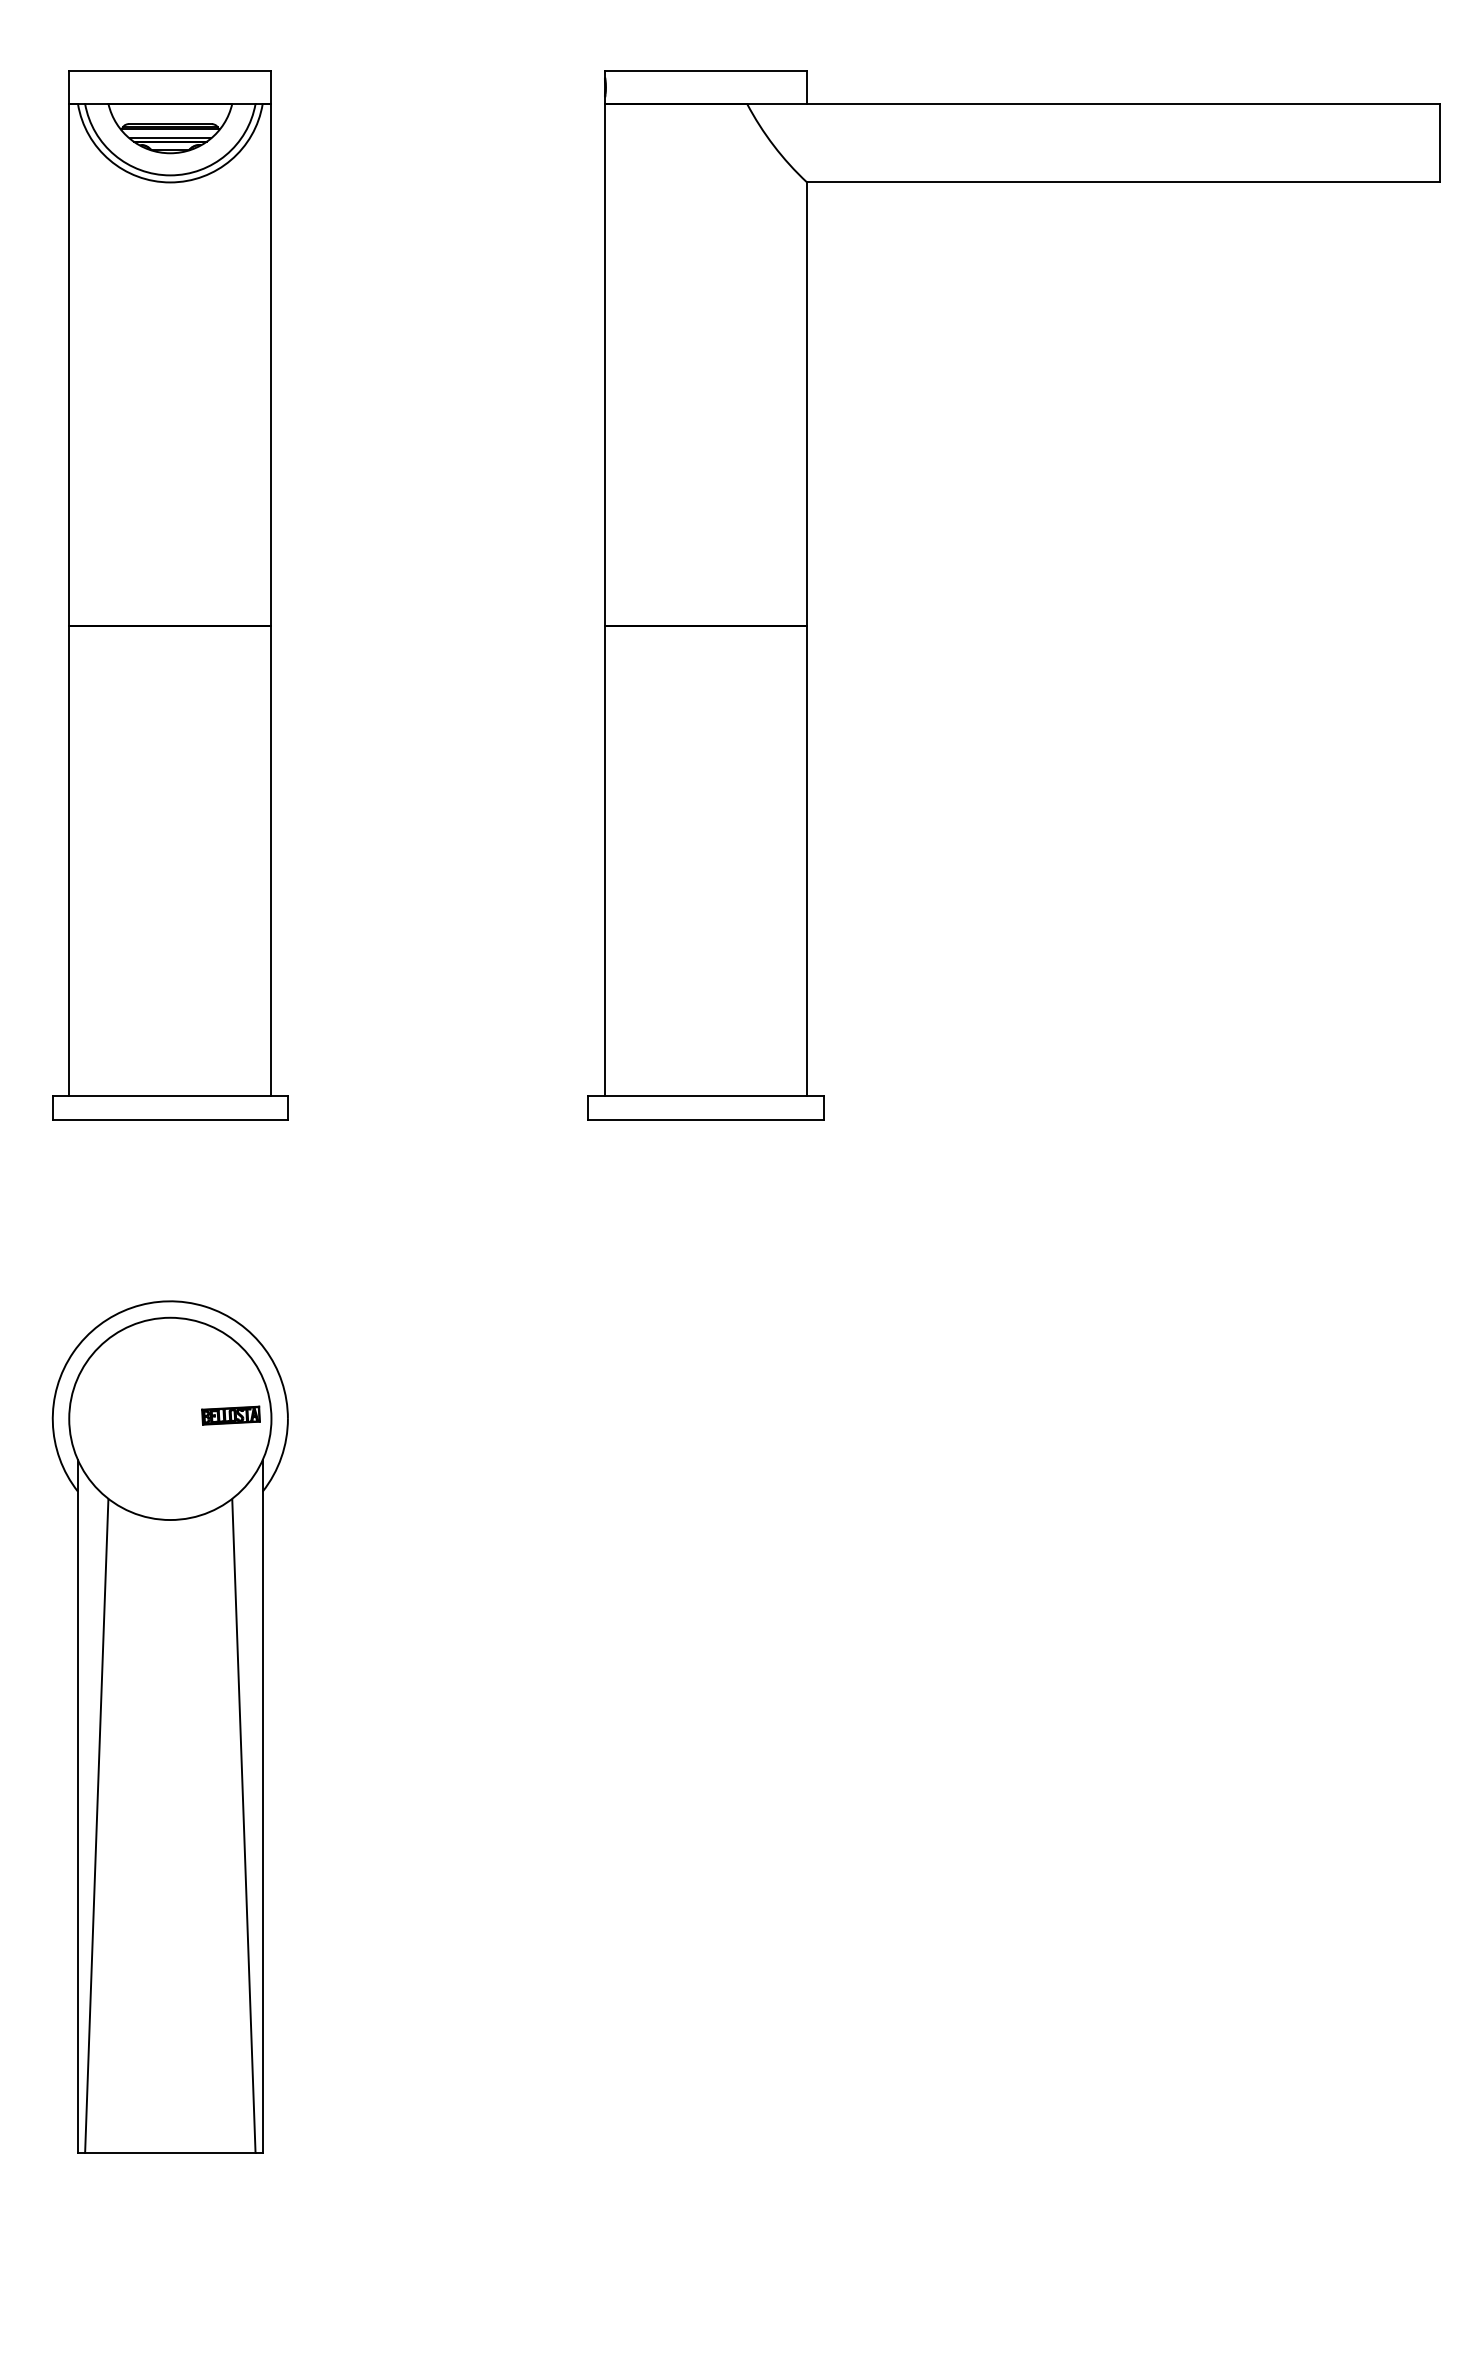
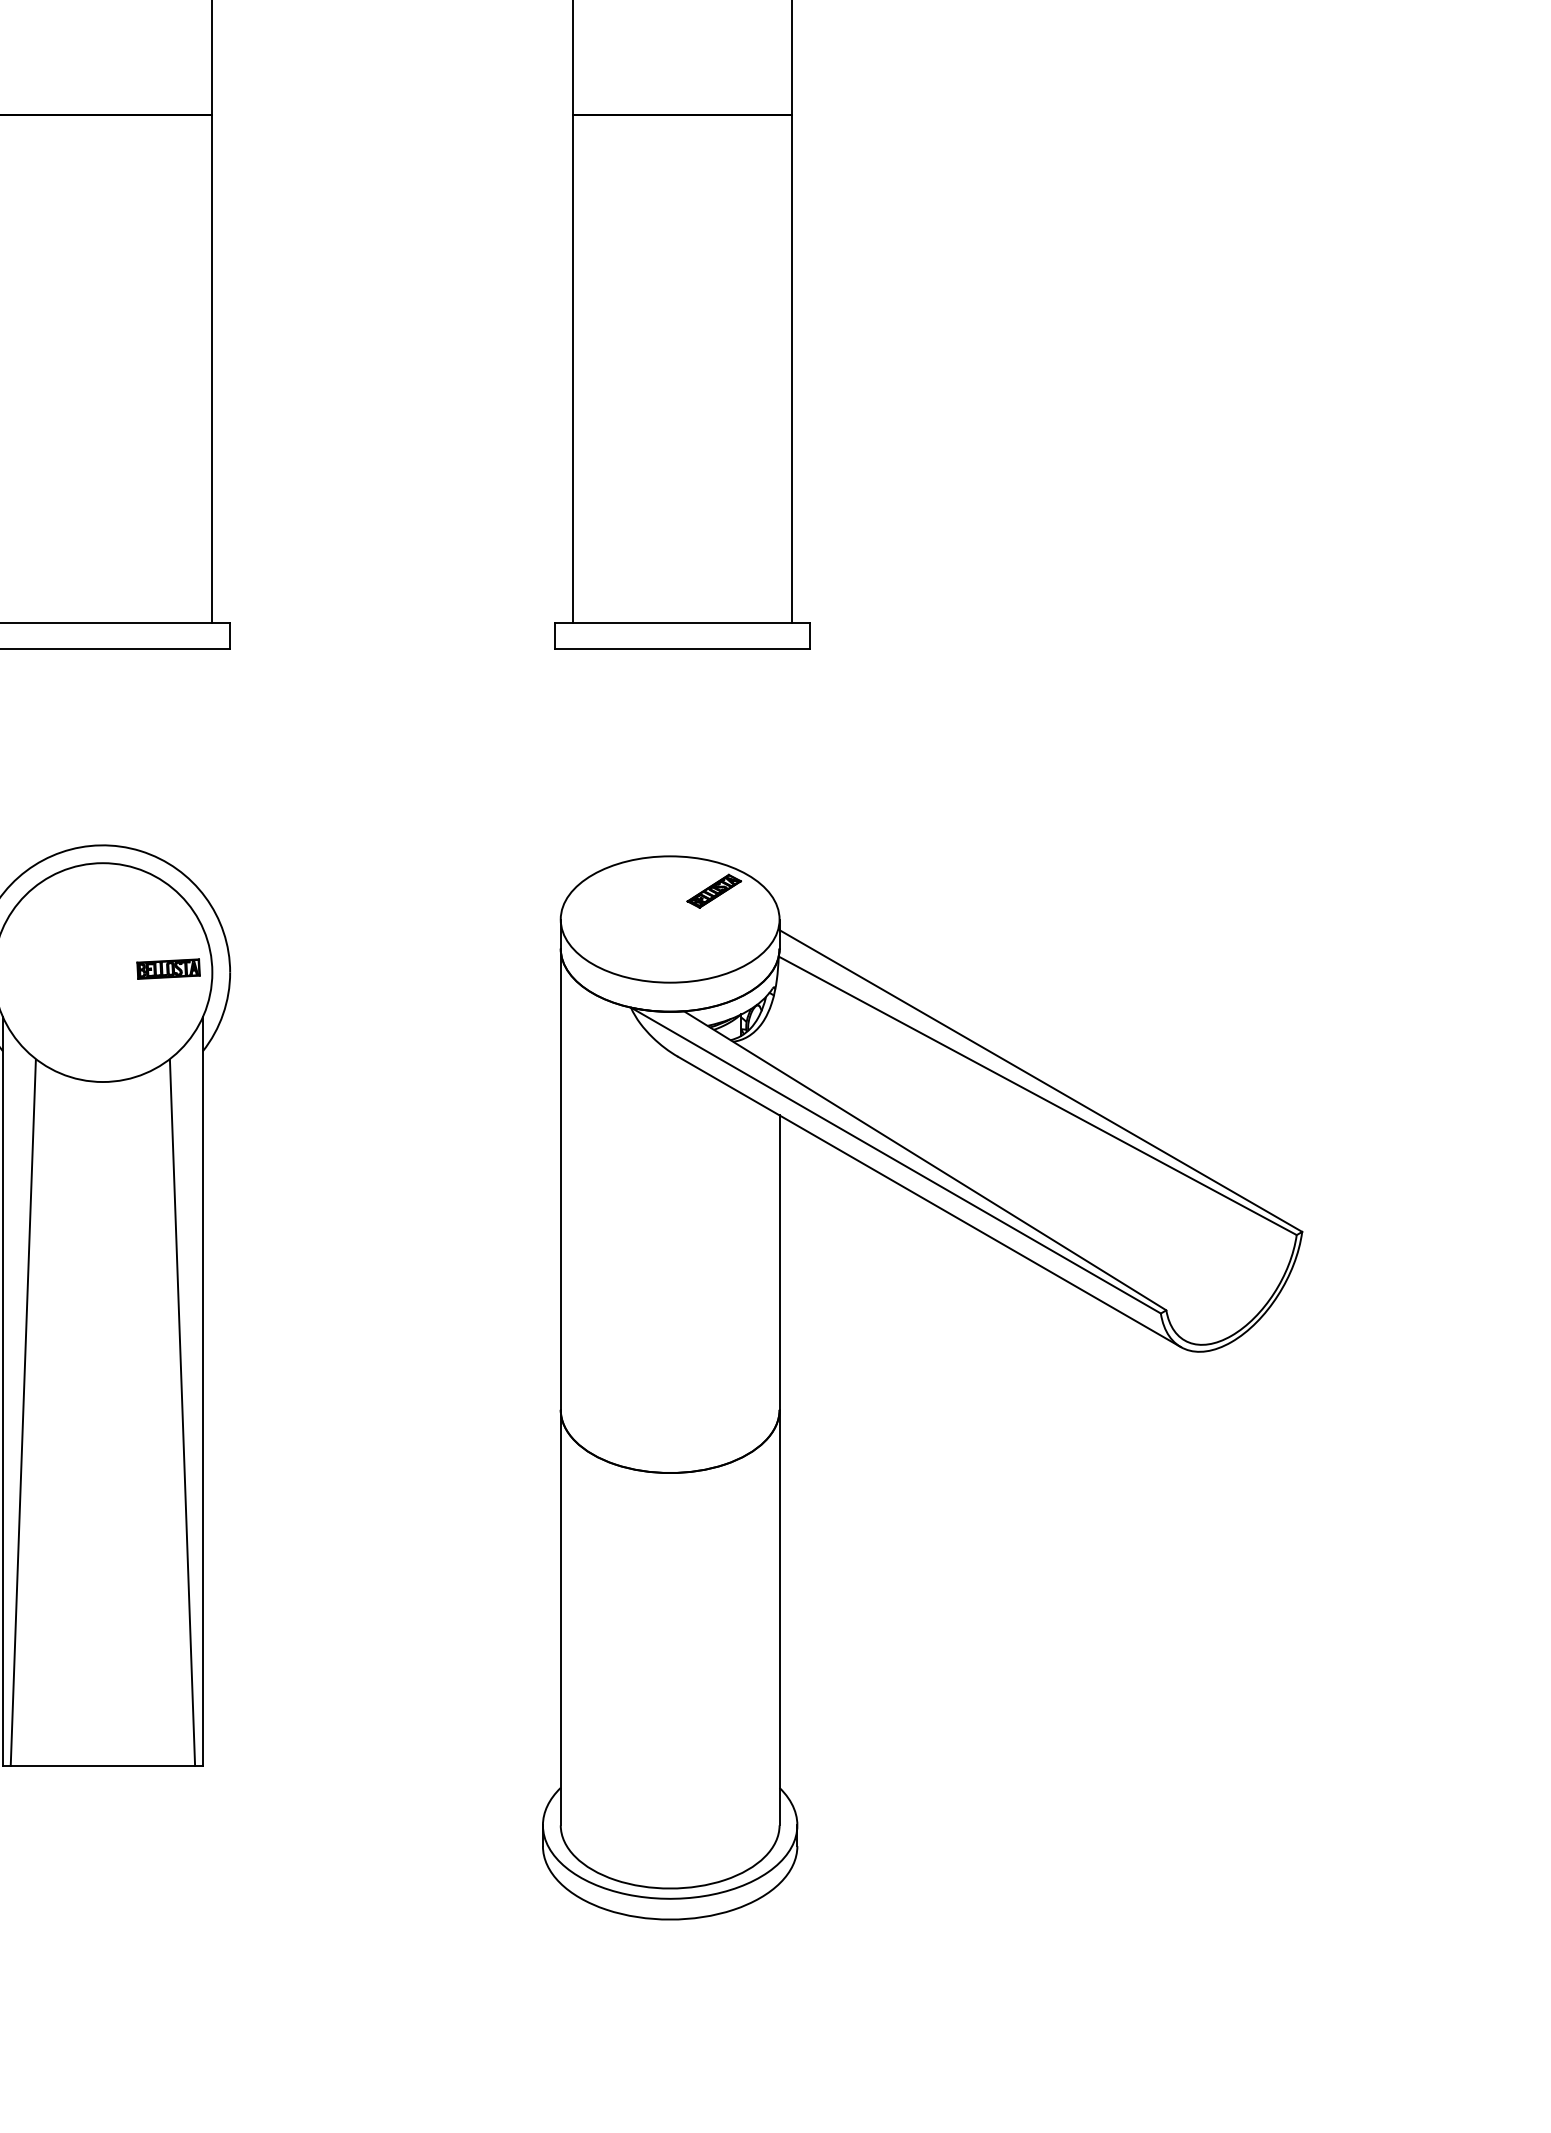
part: (796, 1802) -> (780, 1387), added

